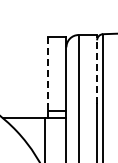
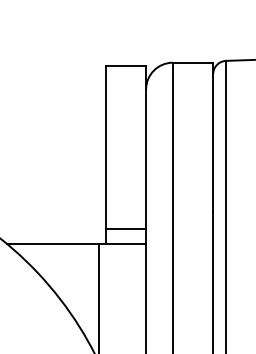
line: (97, 68) -> (213, 135), dashed -> solid
line: (48, 74) -> (106, 148), dashed -> solid

